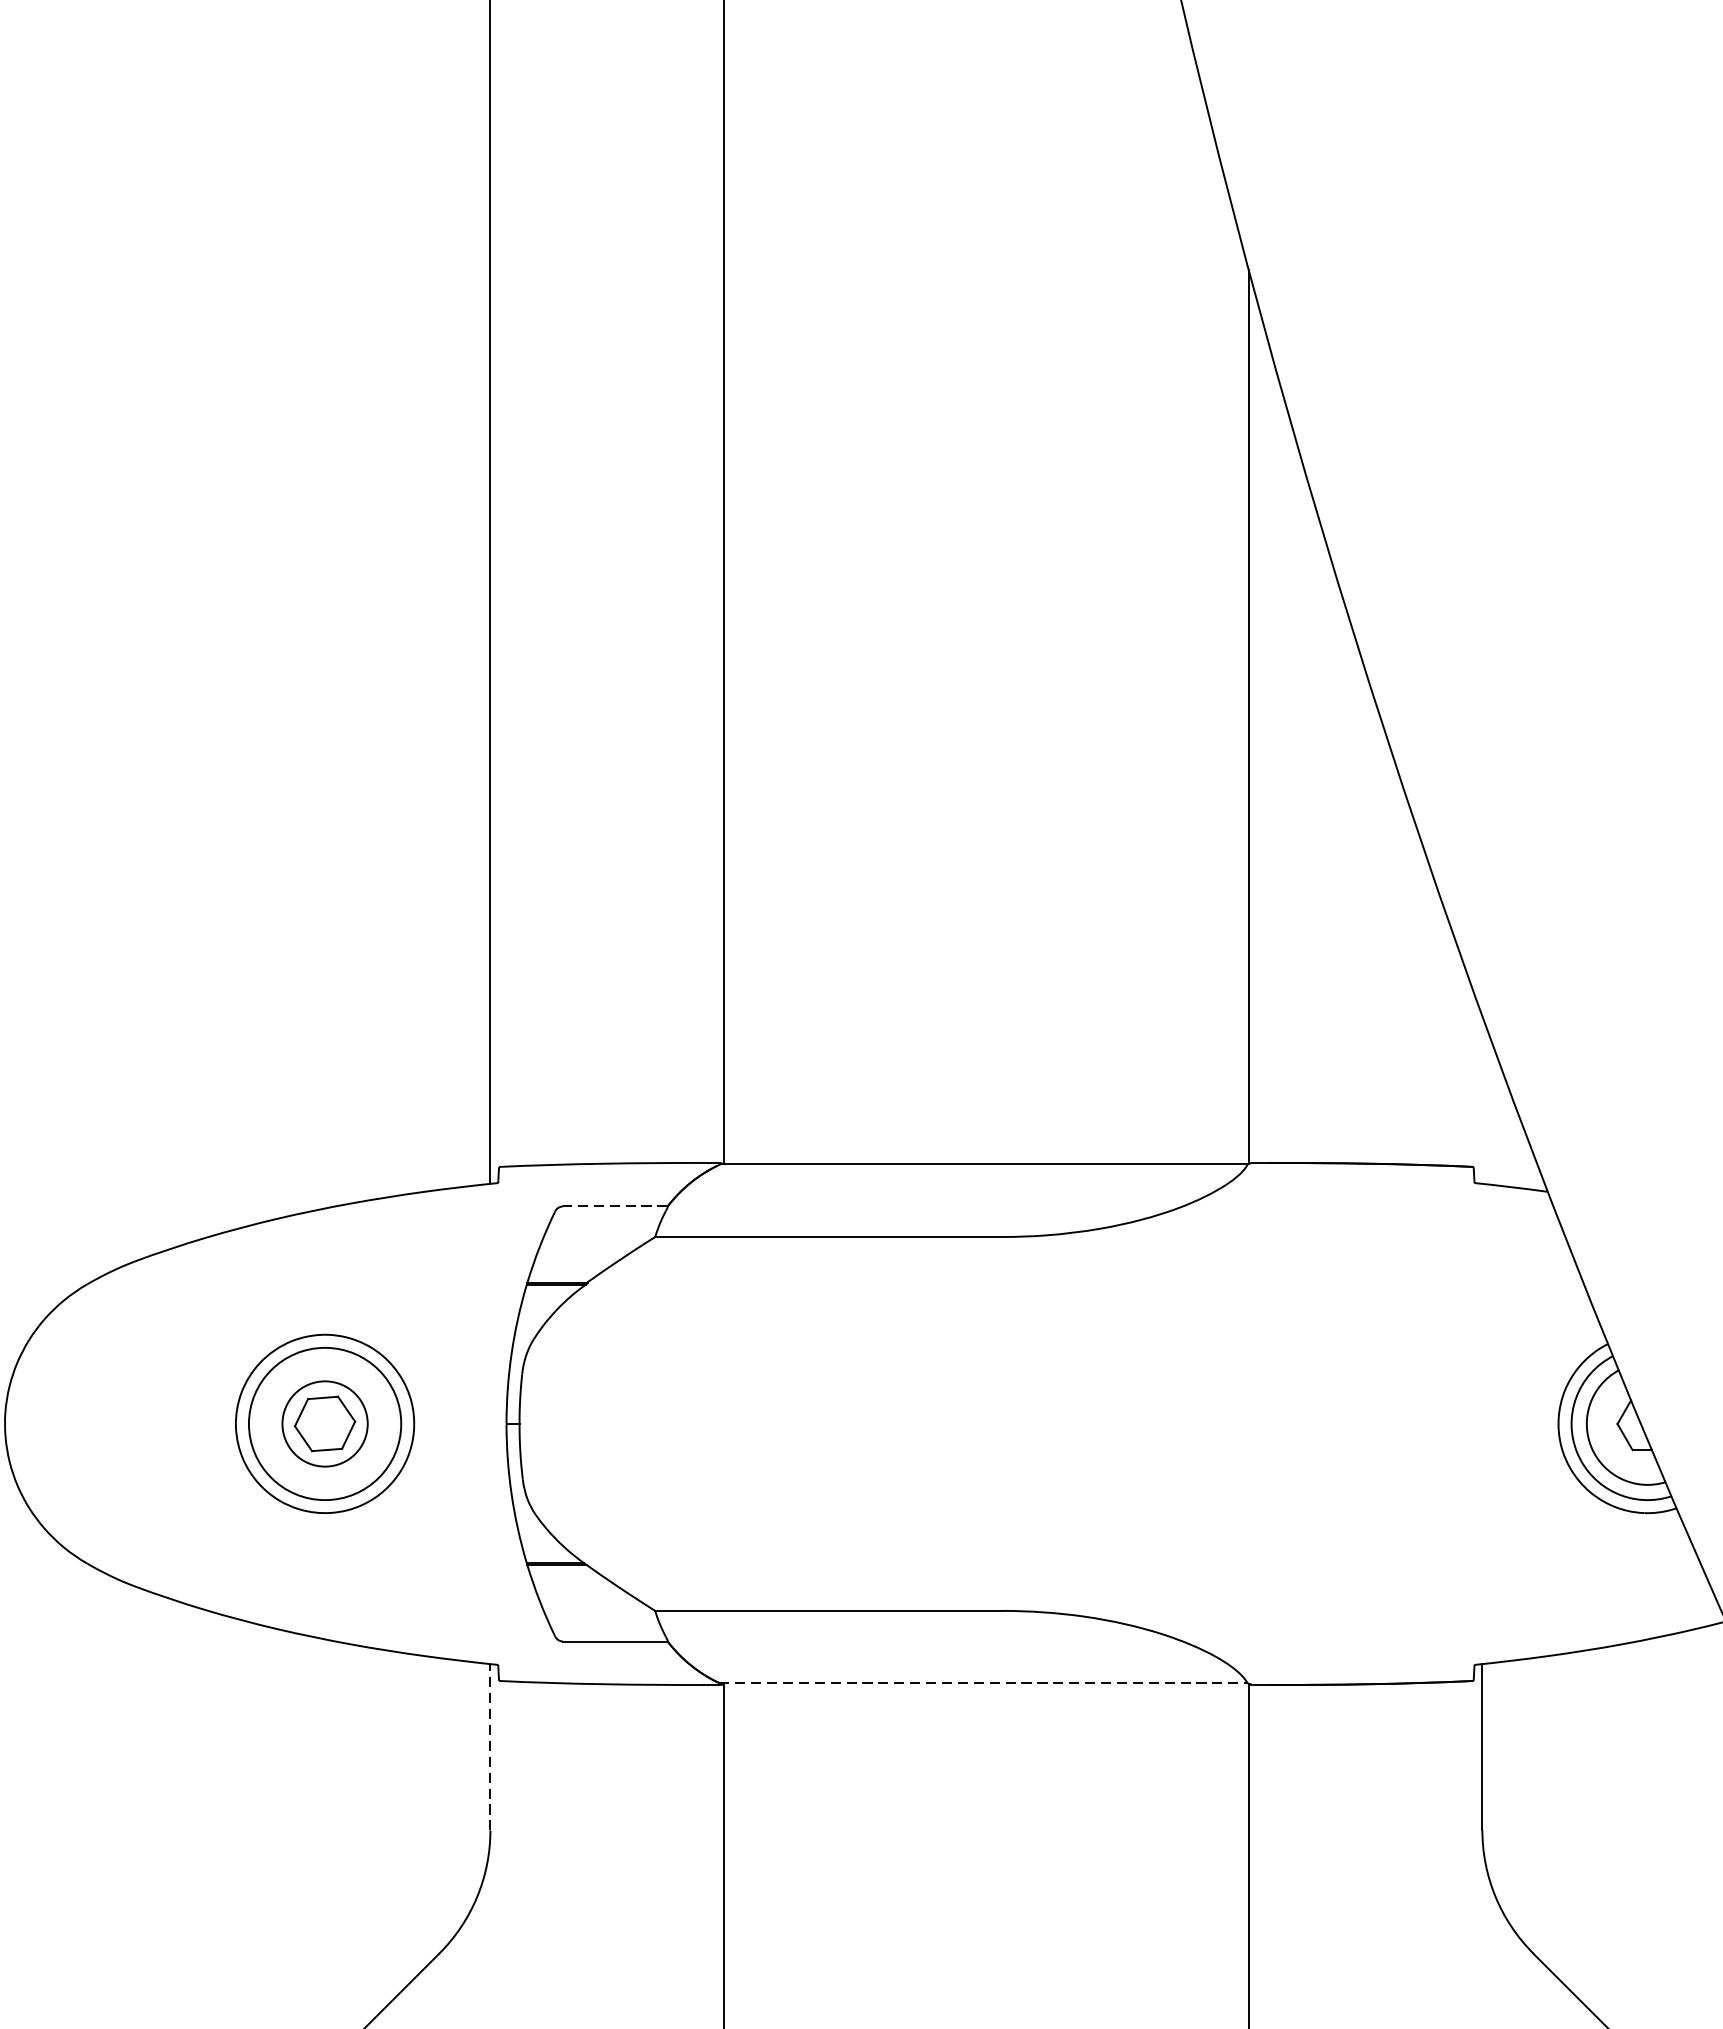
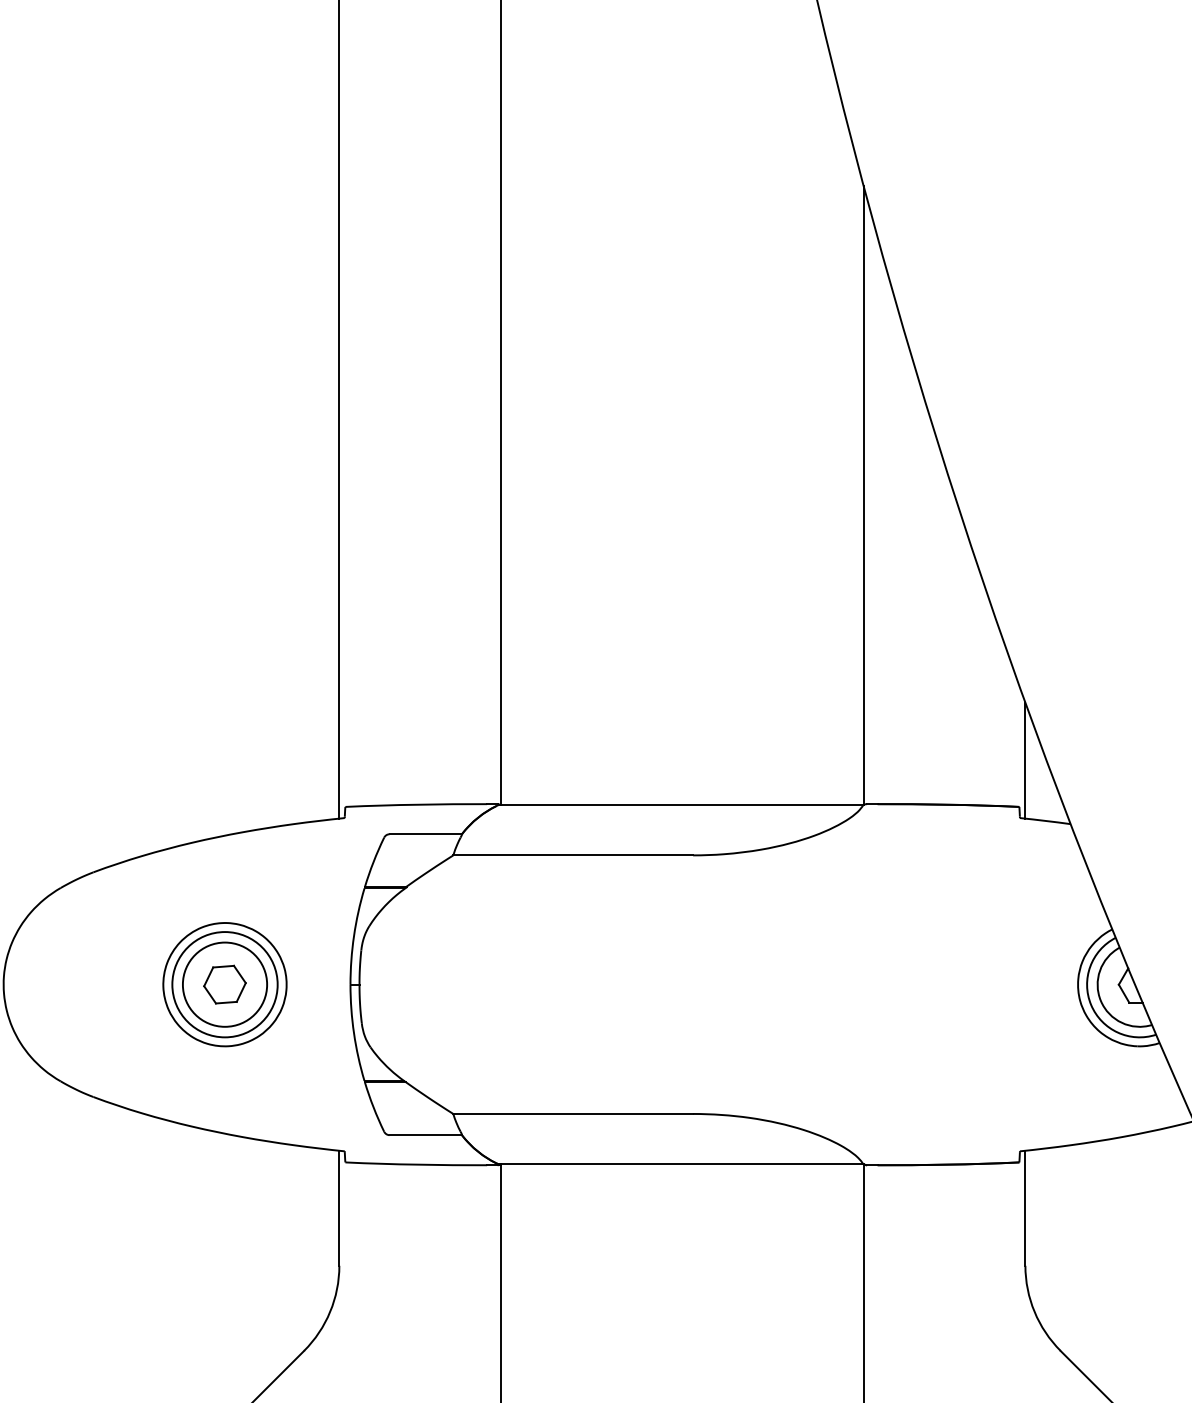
line: (1482, 1099) -> (1025, 760), added
line: (614, 1206) -> (425, 834), dashed -> solid
circle: (324, 1423) -> (224, 984), size x1.43
line: (983, 1682) -> (680, 1163), dashed -> solid
line: (490, 1747) -> (339, 1208), dashed -> solid

